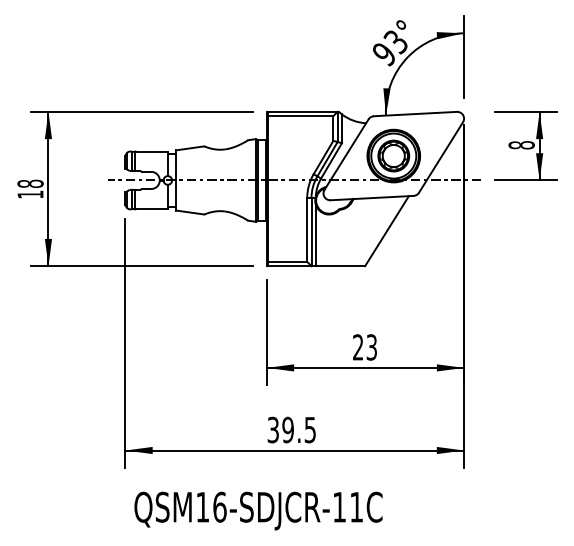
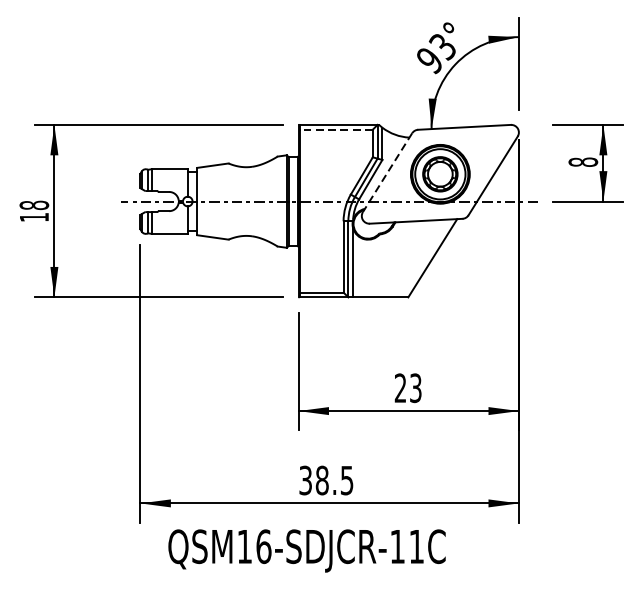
line: (300, 116) -> (336, 130), solid -> dashed
line: (346, 154) -> (387, 172), solid -> dashed
text: (287, 430) -> (321, 481), 39.5 -> 38.5
text: (258, 510) -> (307, 550), moved

